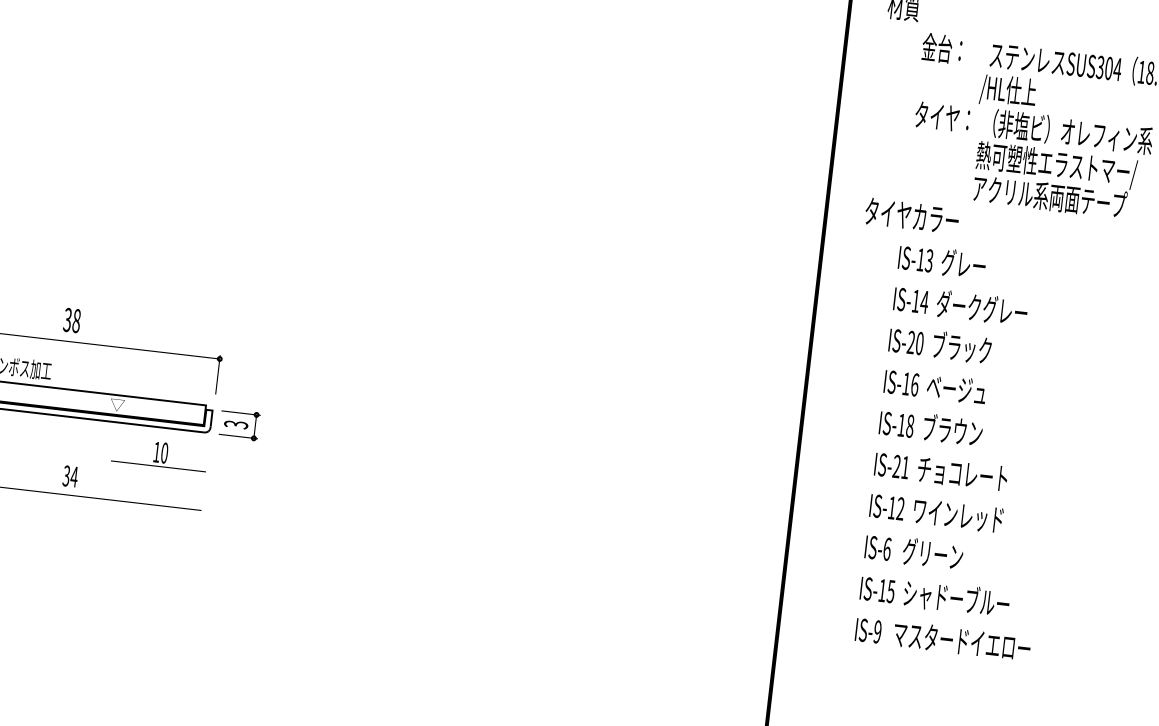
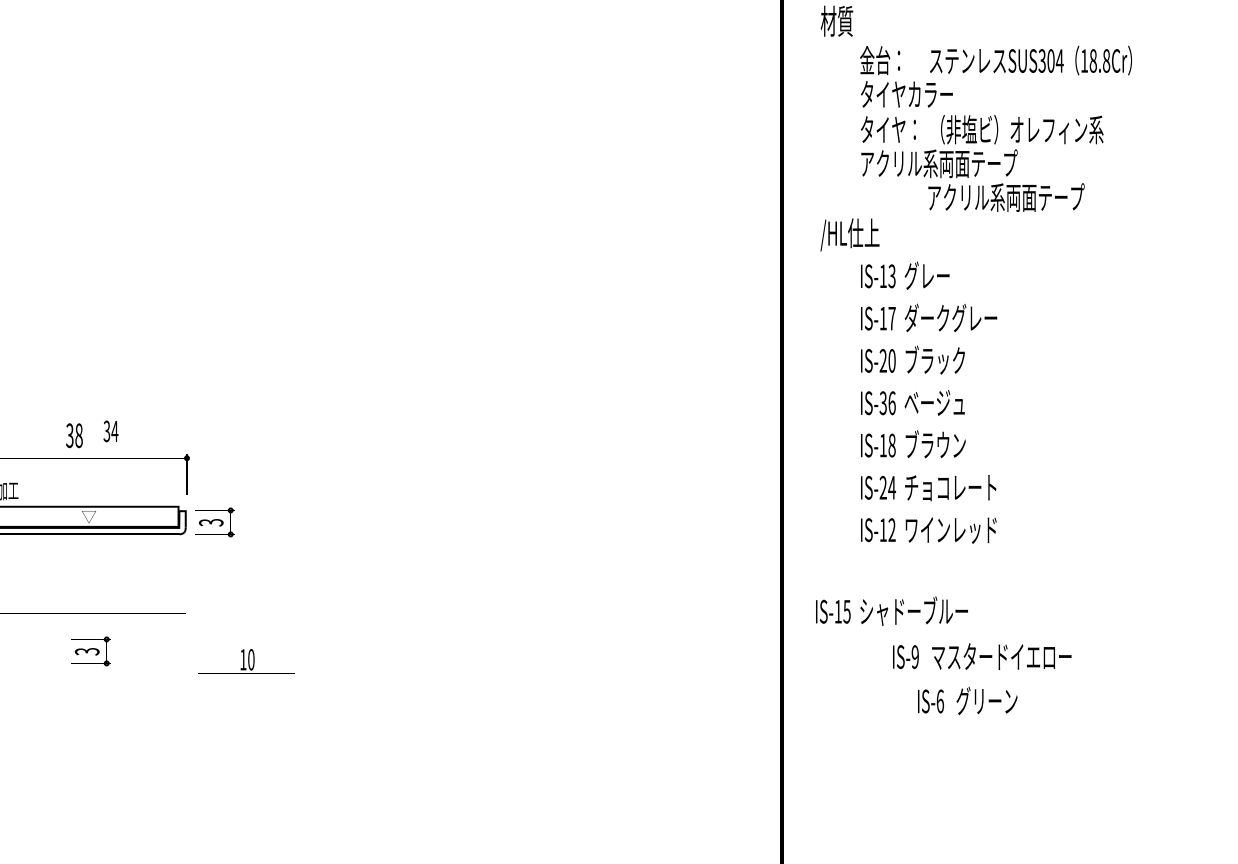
text: (977, 88) -> (920, 96), /HL仕上 -> タイヤカラー
text: (1024, 162) -> (976, 165), 熱可塑性エラストマー/ -> アクリル系両面テープ
text: (911, 217) -> (868, 234), タイヤカラー -> /HL仕上
text: (923, 302) -> (891, 318), IS-14 -> IS-17
text: (72, 320) -> (74, 435), moved
text: (905, 384) -> (882, 403), IS-16 -> IS-36
text: (159, 454) -> (246, 661), moved
text: (904, 467) -> (891, 487), IS-21 -> IS-24
text: (70, 476) -> (110, 431), moved
part: (103, 536) -> (90, 651), added
text: (913, 551) -> (967, 700), moved
text: (934, 595) -> (891, 610), moved
text: (943, 639) -> (982, 656), moved

